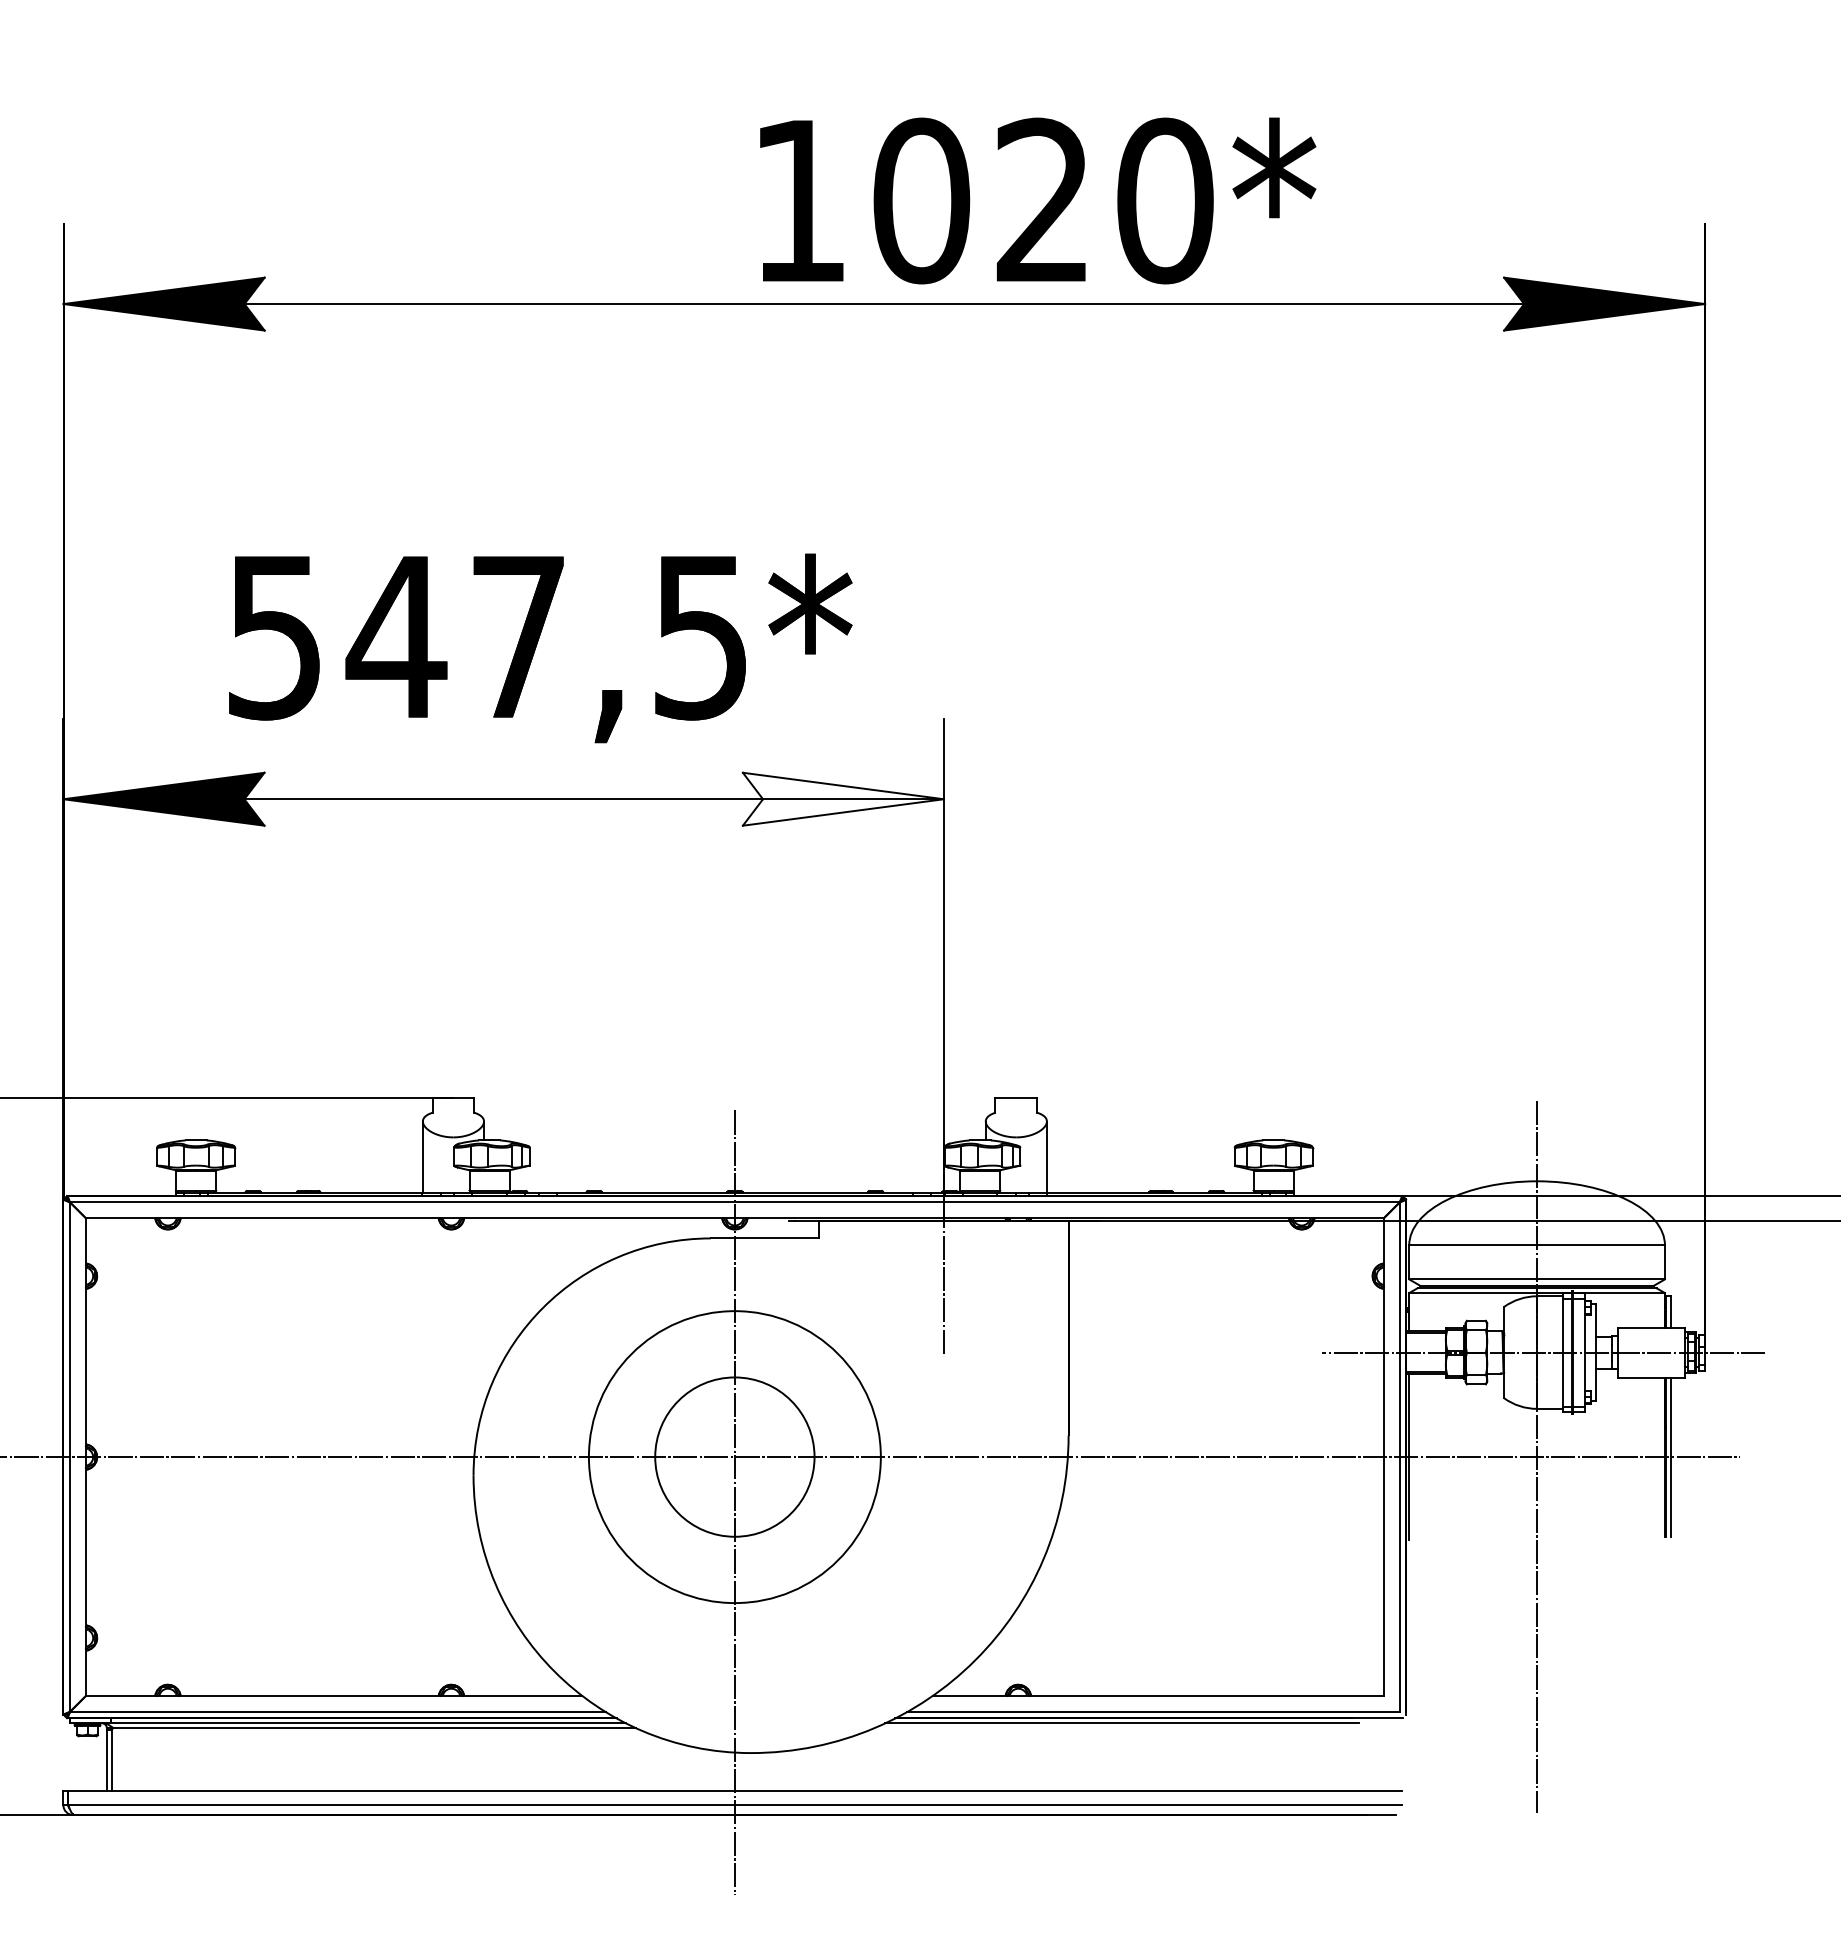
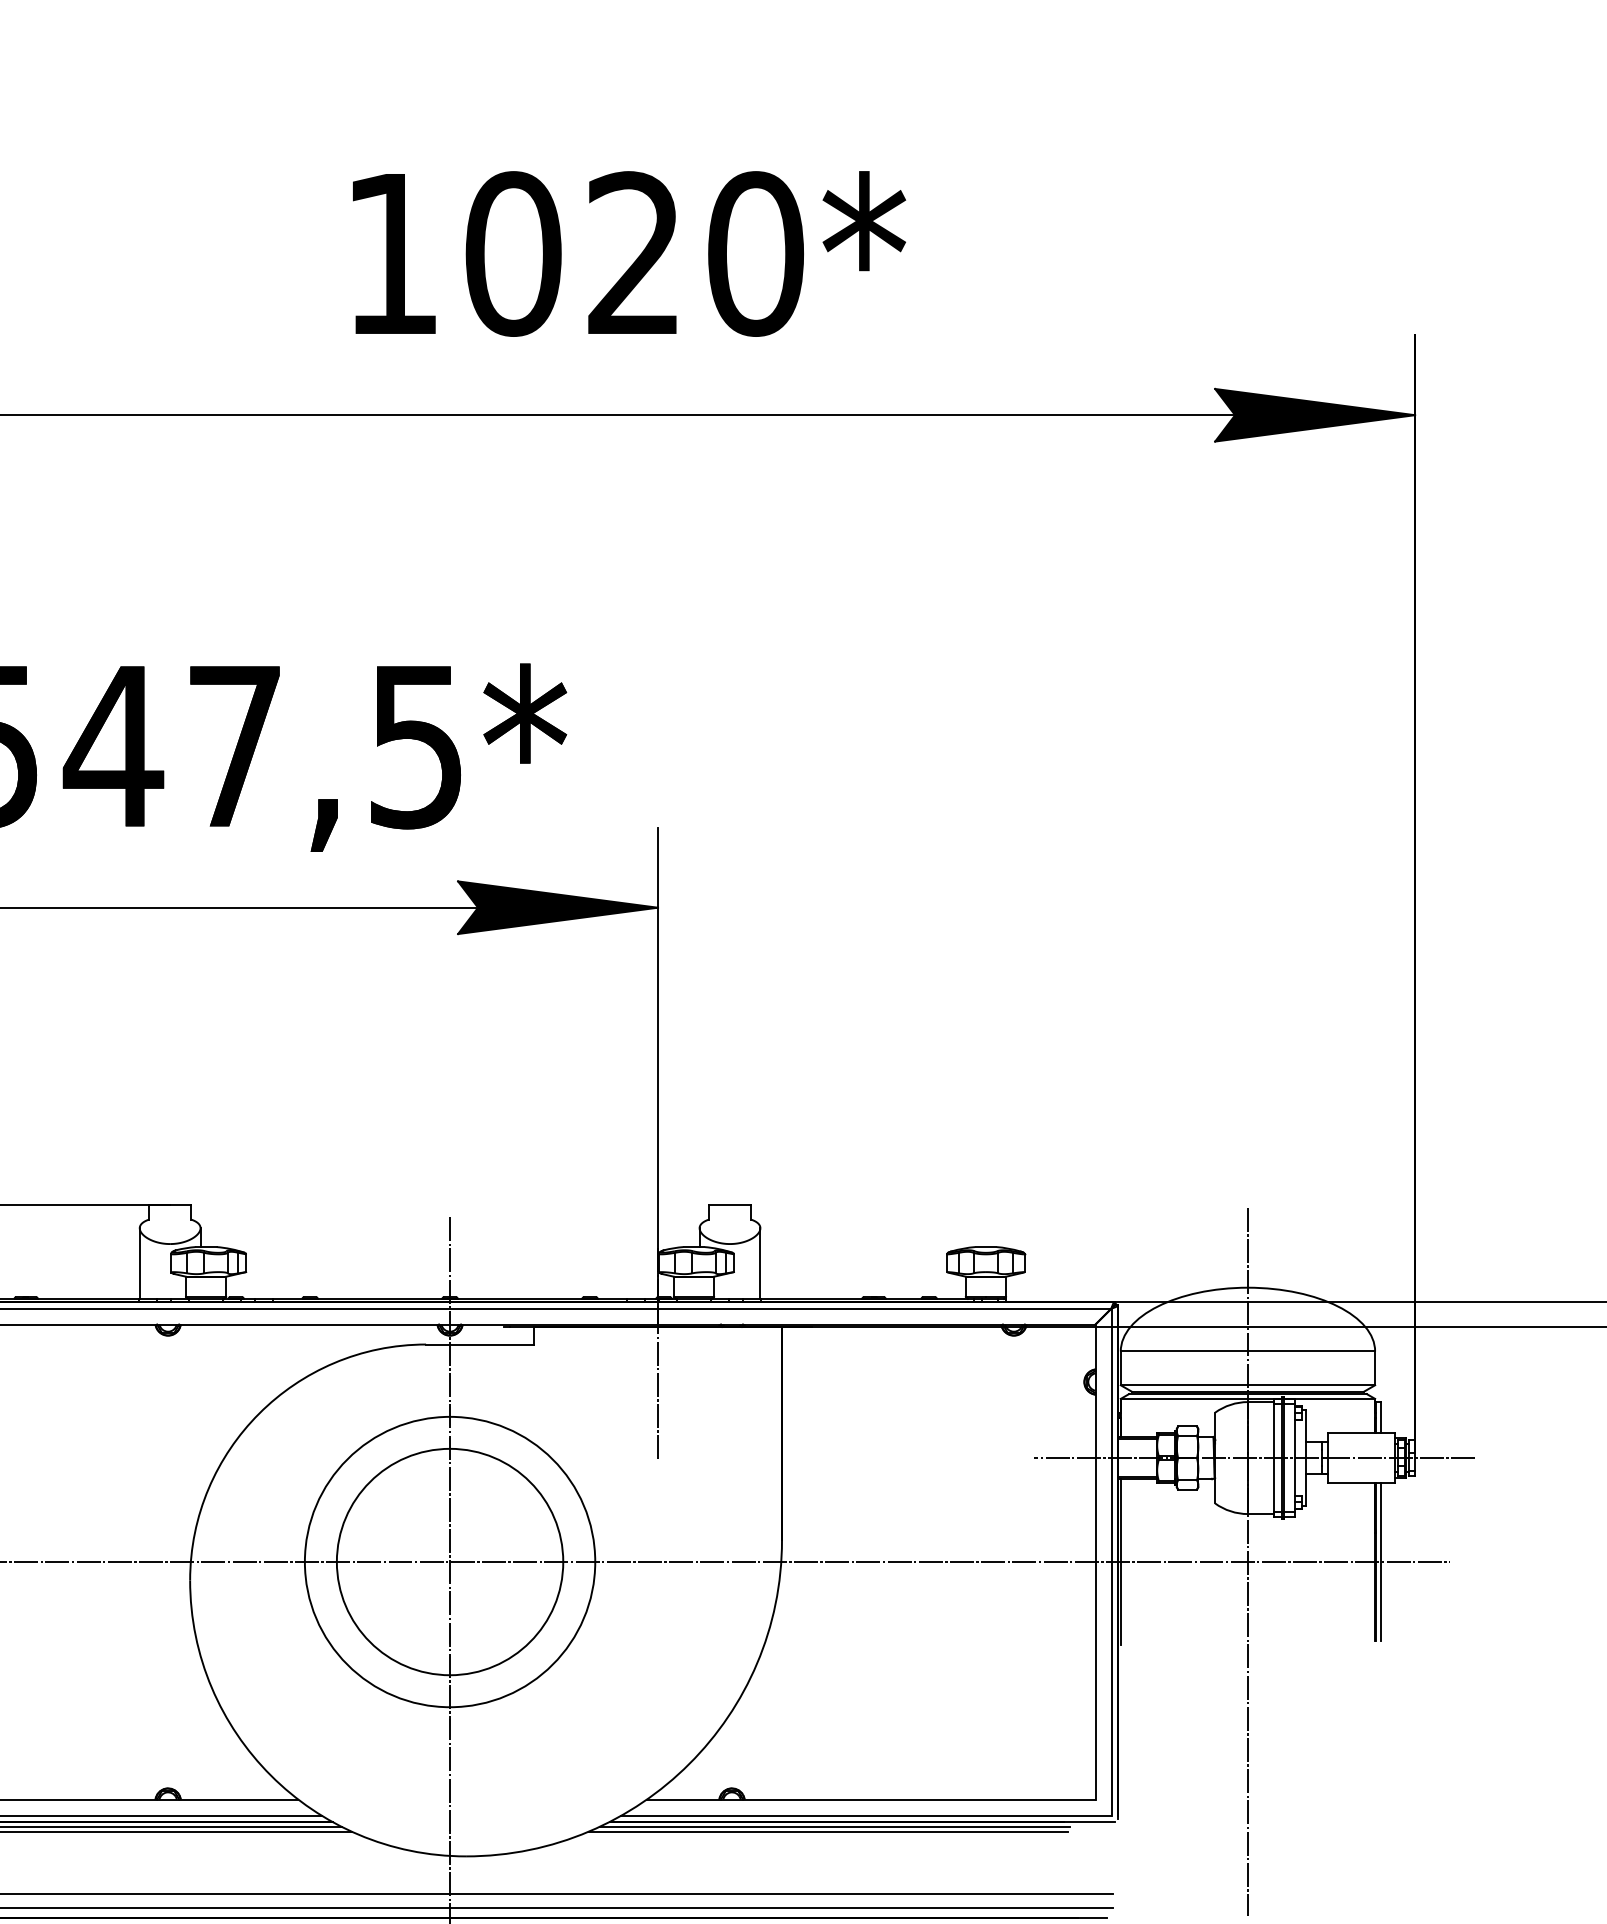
text: (1038, 200) -> (629, 253), moved
fill: (842, 798) -> (557, 906), added
circle: (734, 1456) -> (449, 1561), size x1.43
line: (1115, 1728) -> (828, 1831), added

